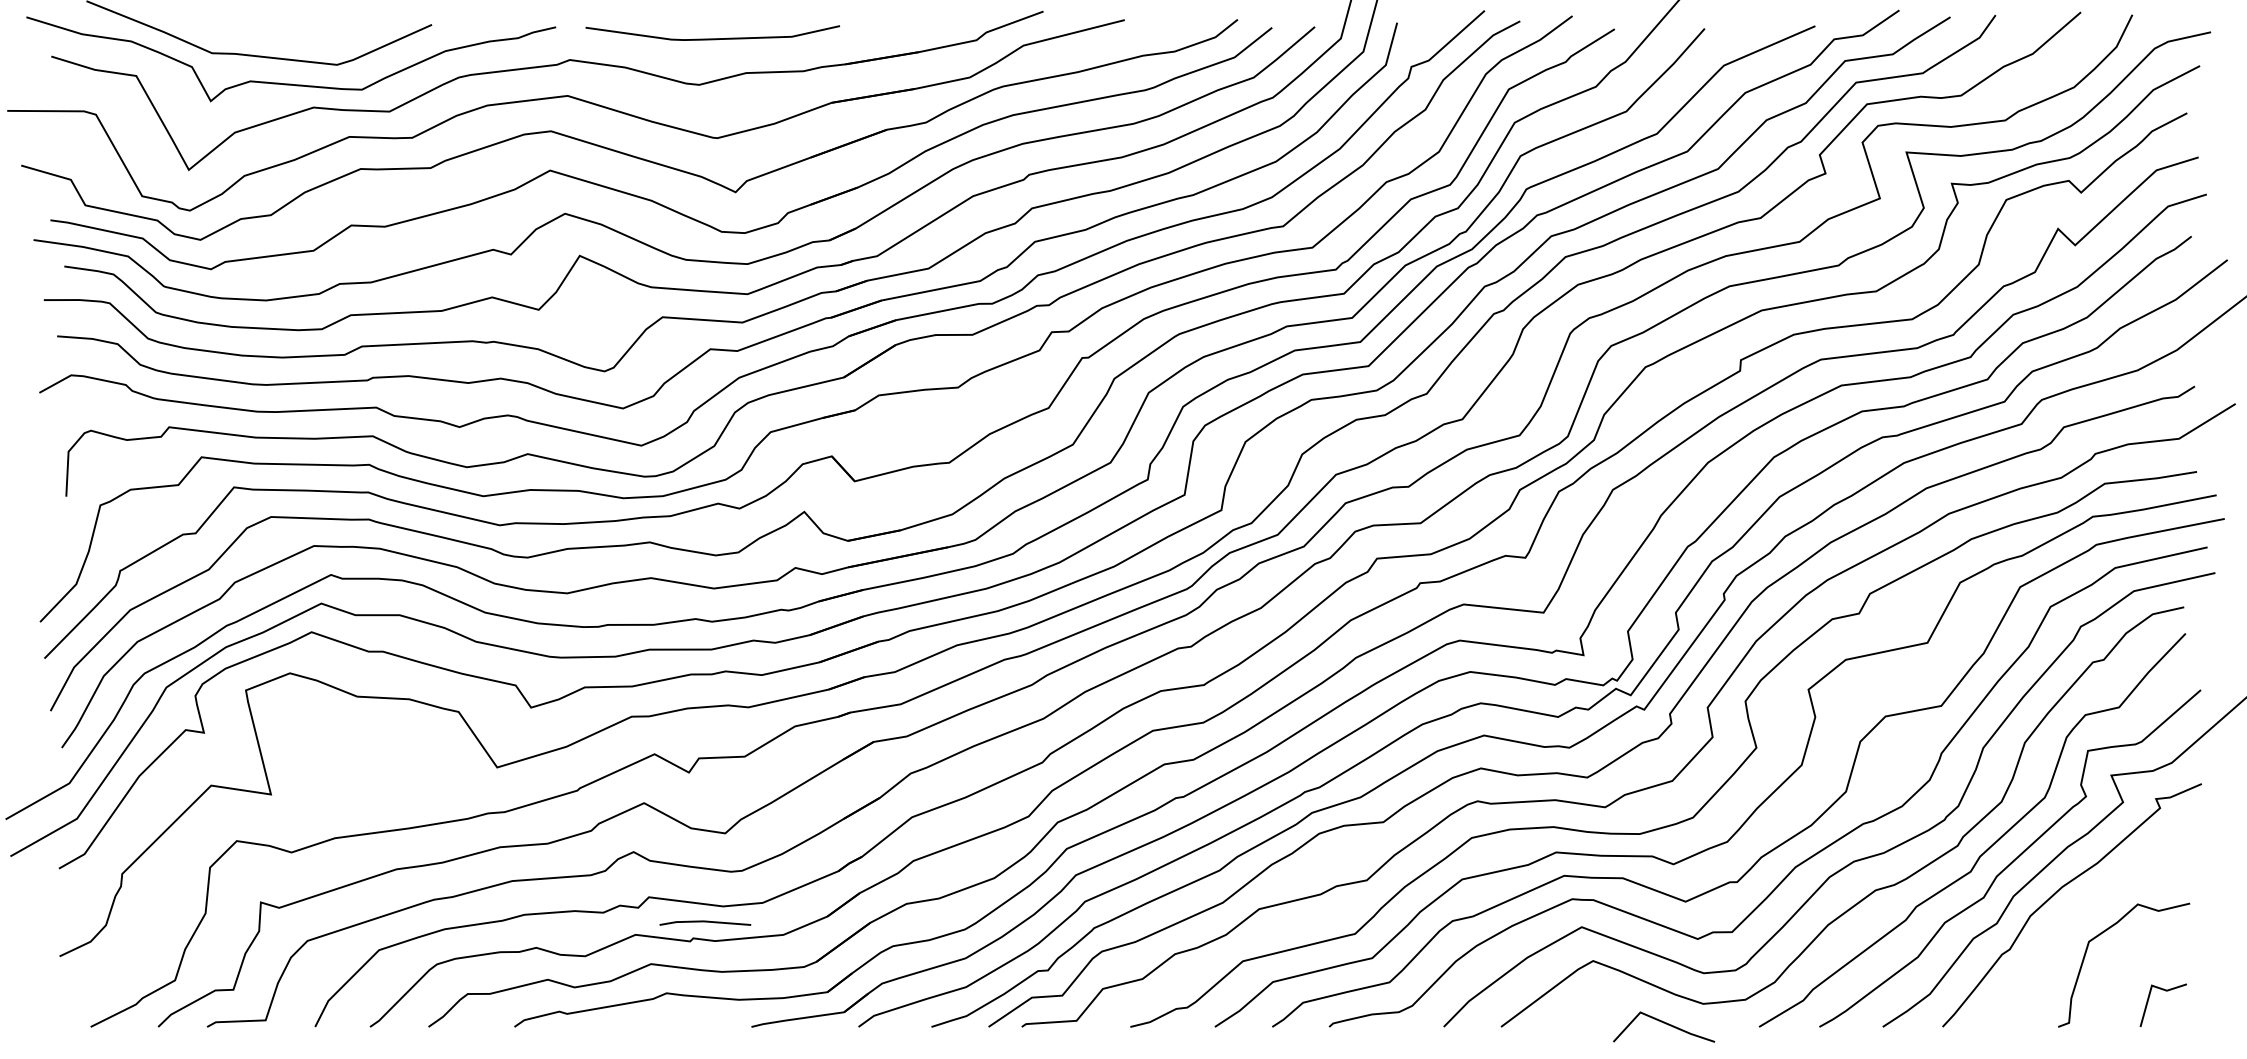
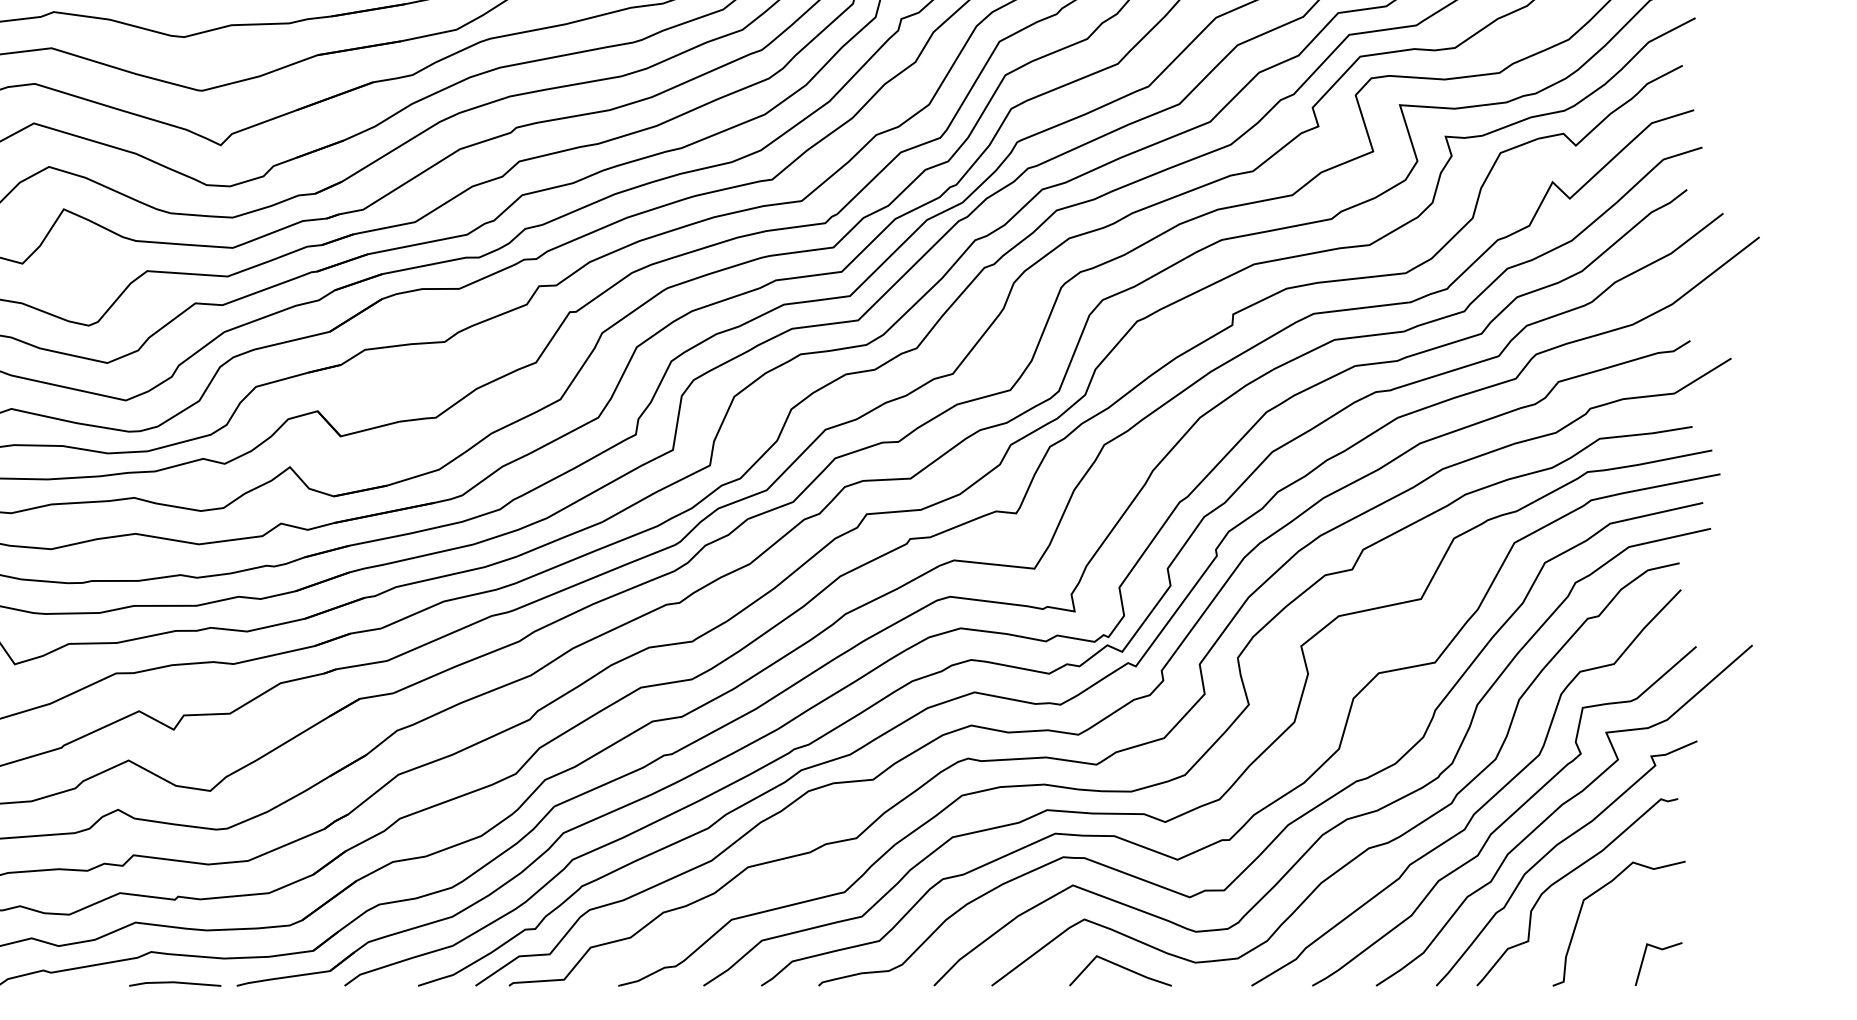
curve: (2071, 918) -> (1566, 876), added
line: (705, 922) -> (175, 983), moved
line: (1665, 1024) -> (1122, 968), moved

